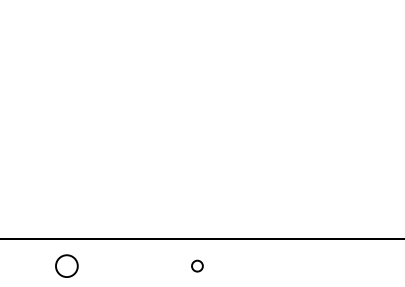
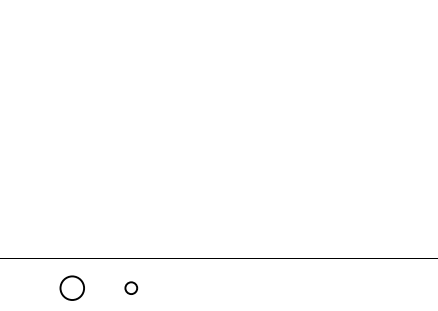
part: (197, 265) -> (131, 287), moved

